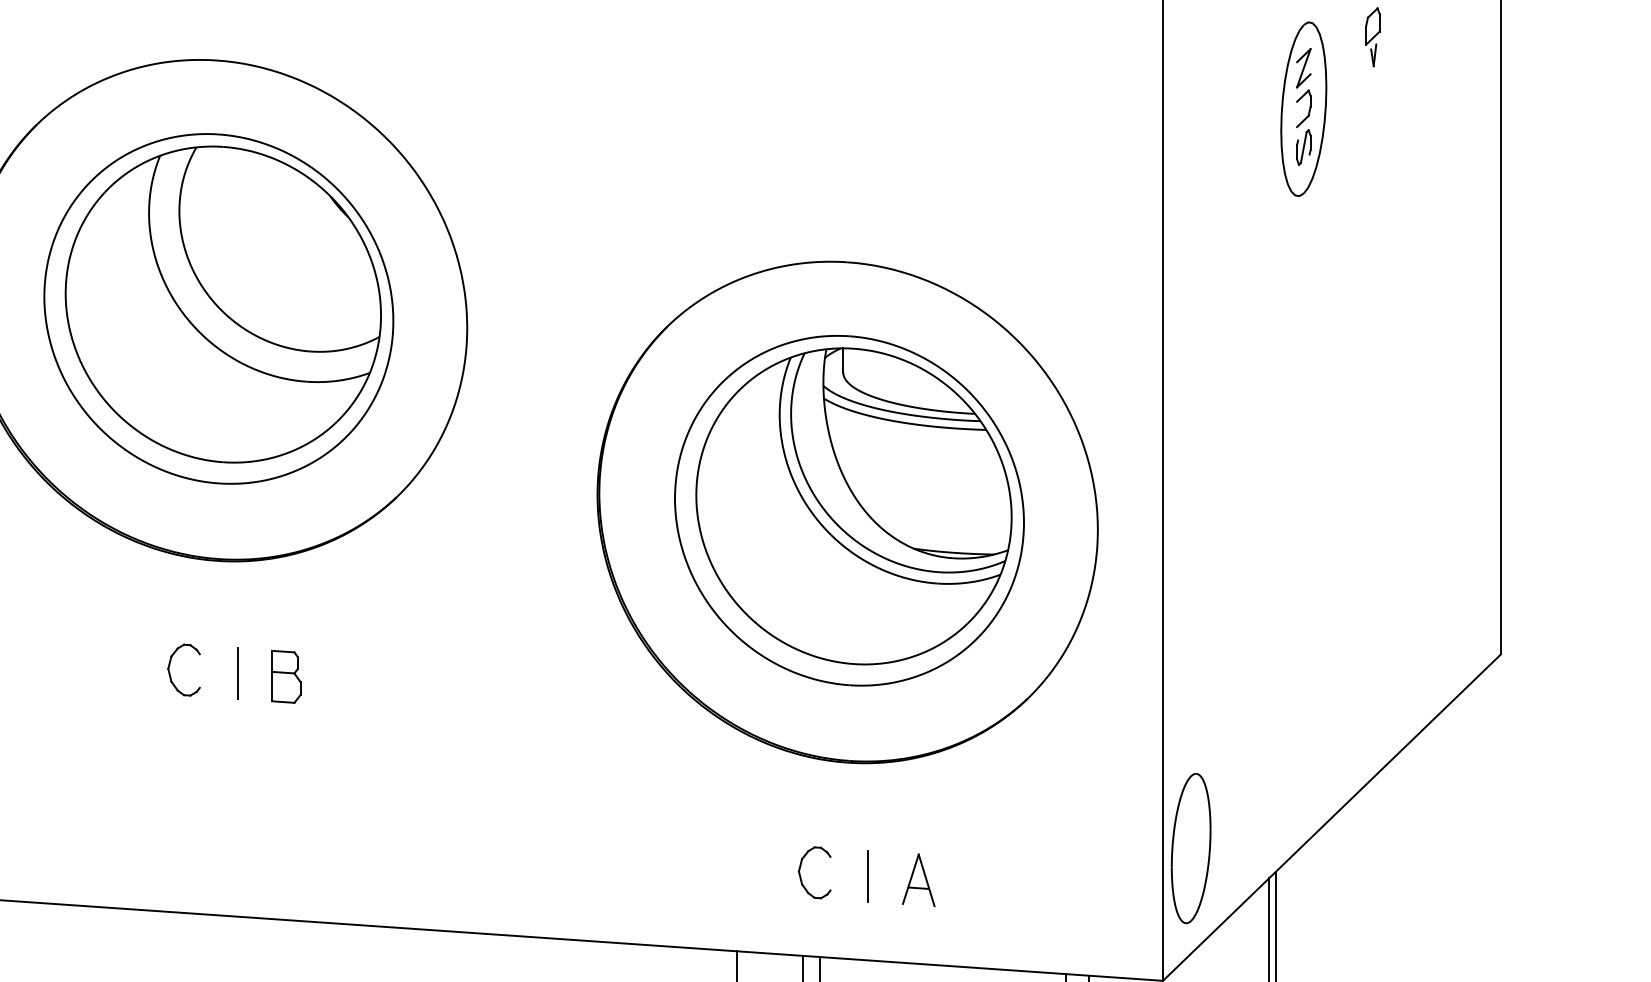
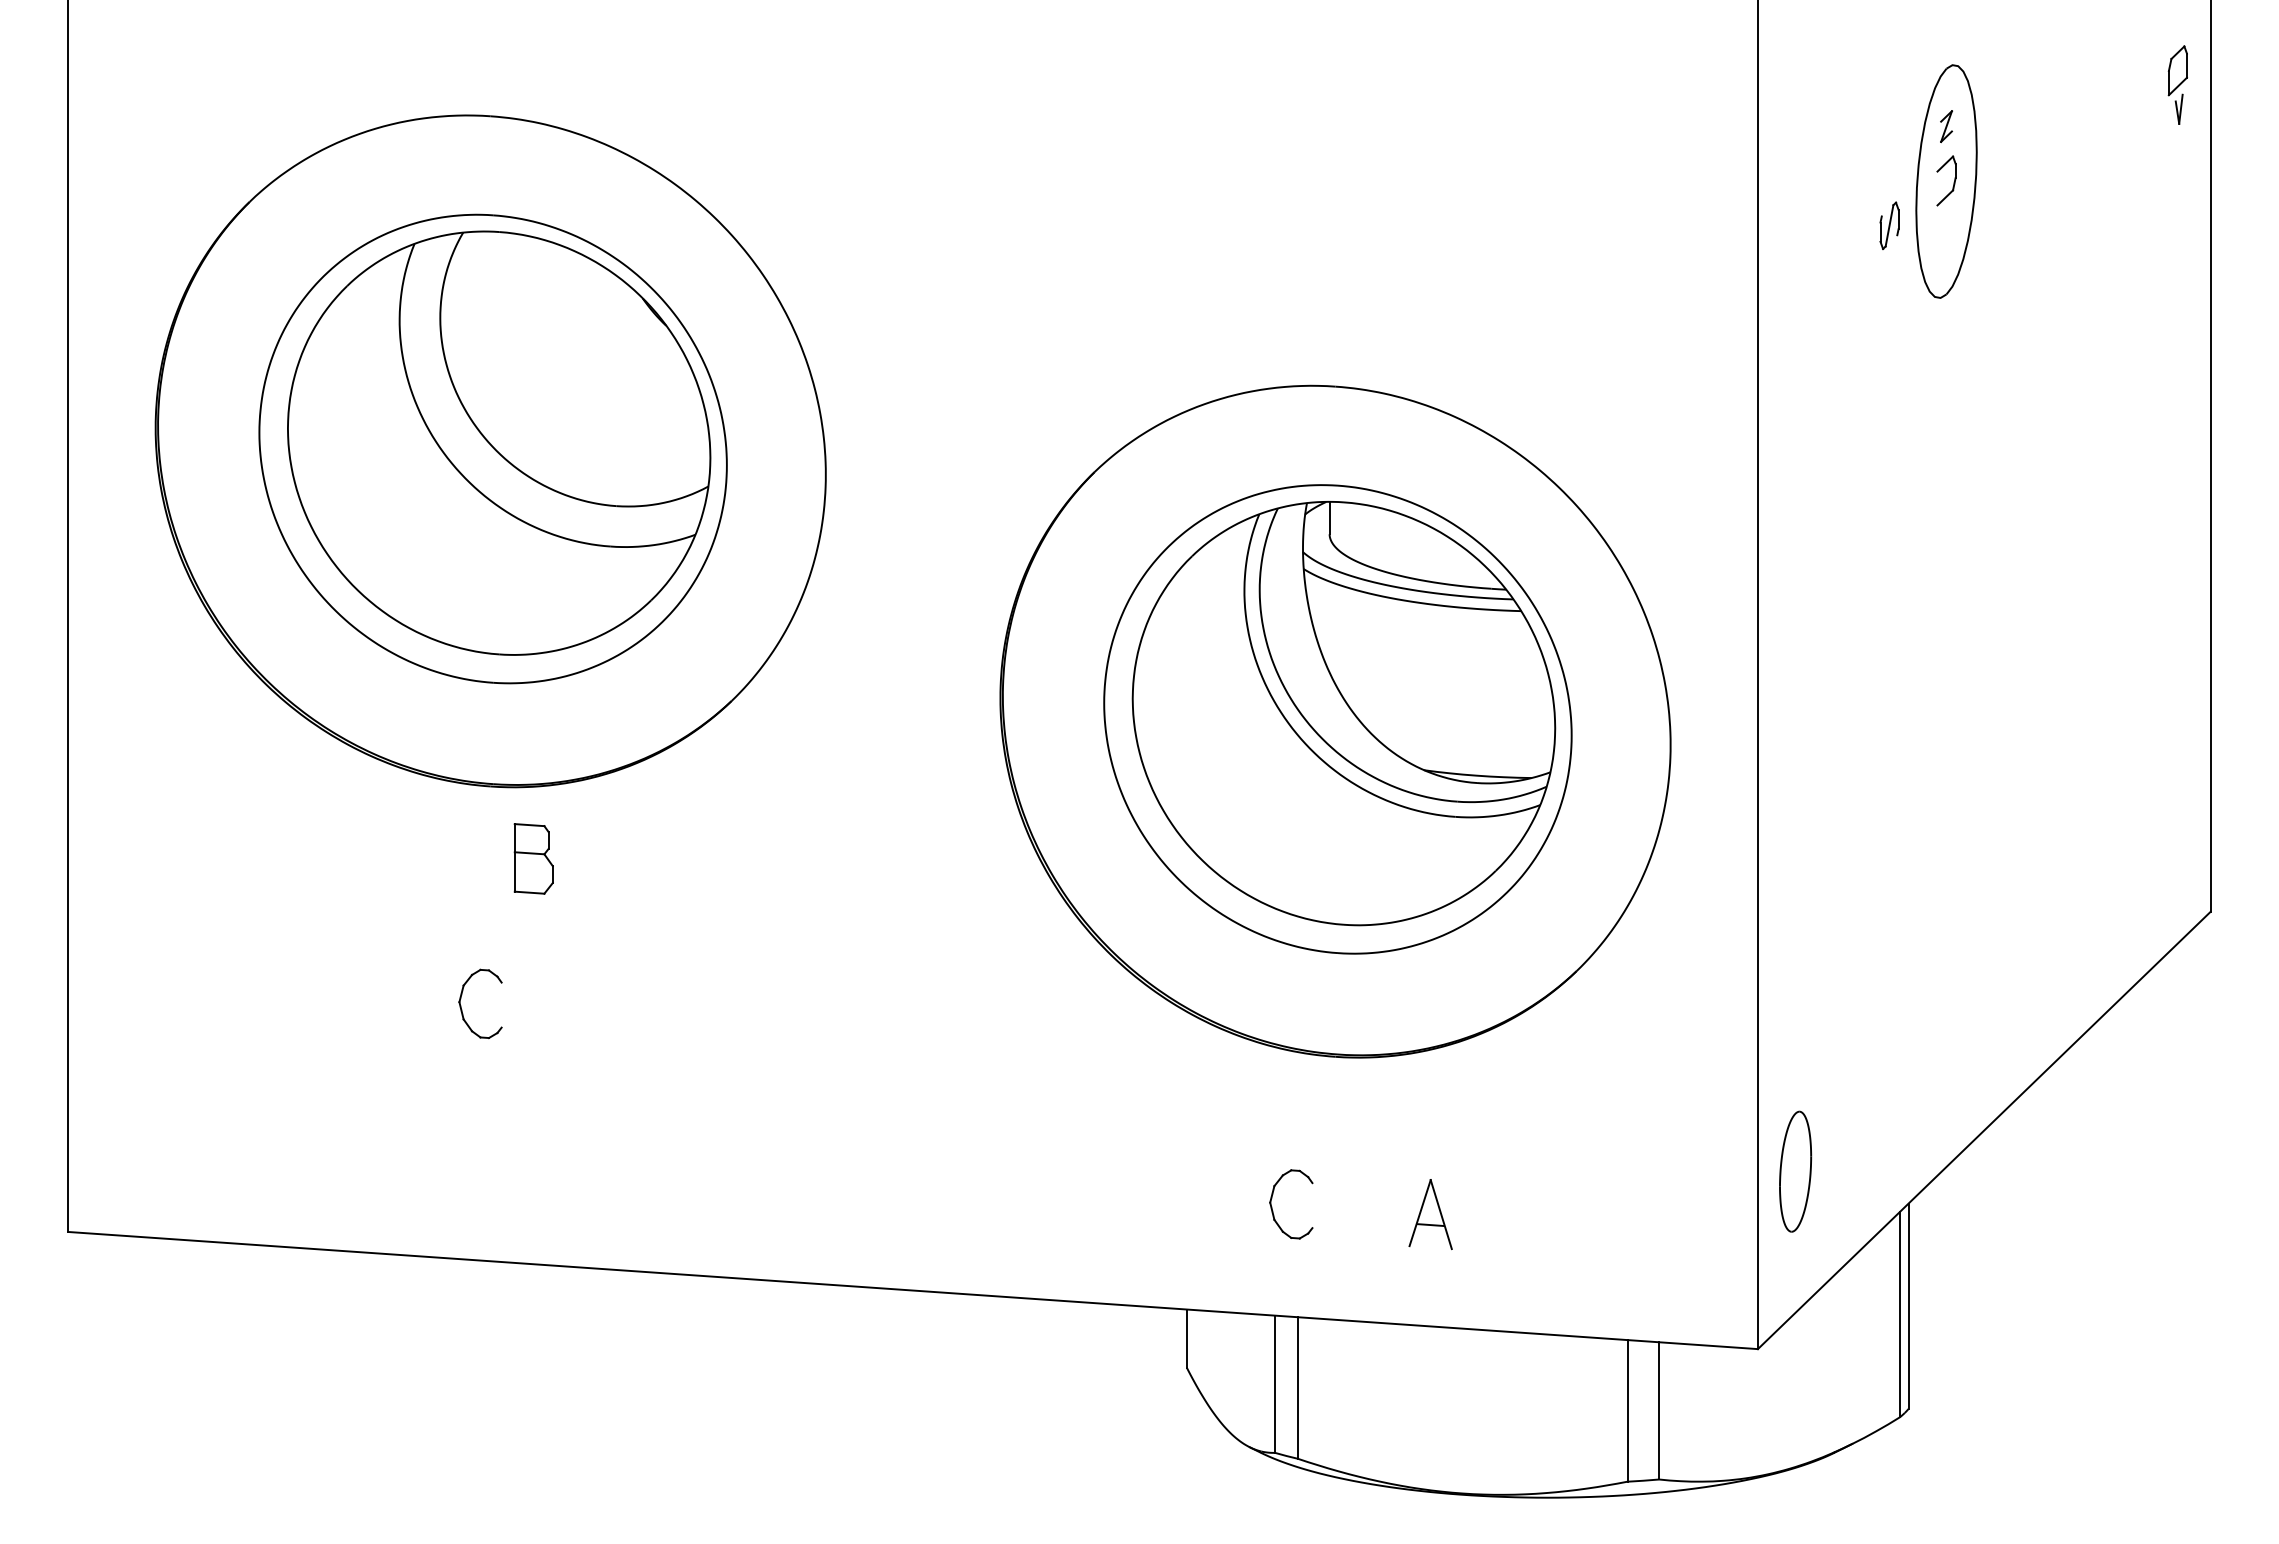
part: (1372, 36) -> (2177, 84), moved
part: (1303, 68) -> (1946, 126), size x0.6
part: (1303, 147) -> (1889, 225), moved
line: (237, 673) -> (518, 937), removed
part: (170, 674) -> (462, 1009), moved
part: (286, 676) -> (533, 858), moved
part: (1191, 848) -> (1795, 1171), size x0.6
line: (868, 875) -> (1363, 1208), removed

